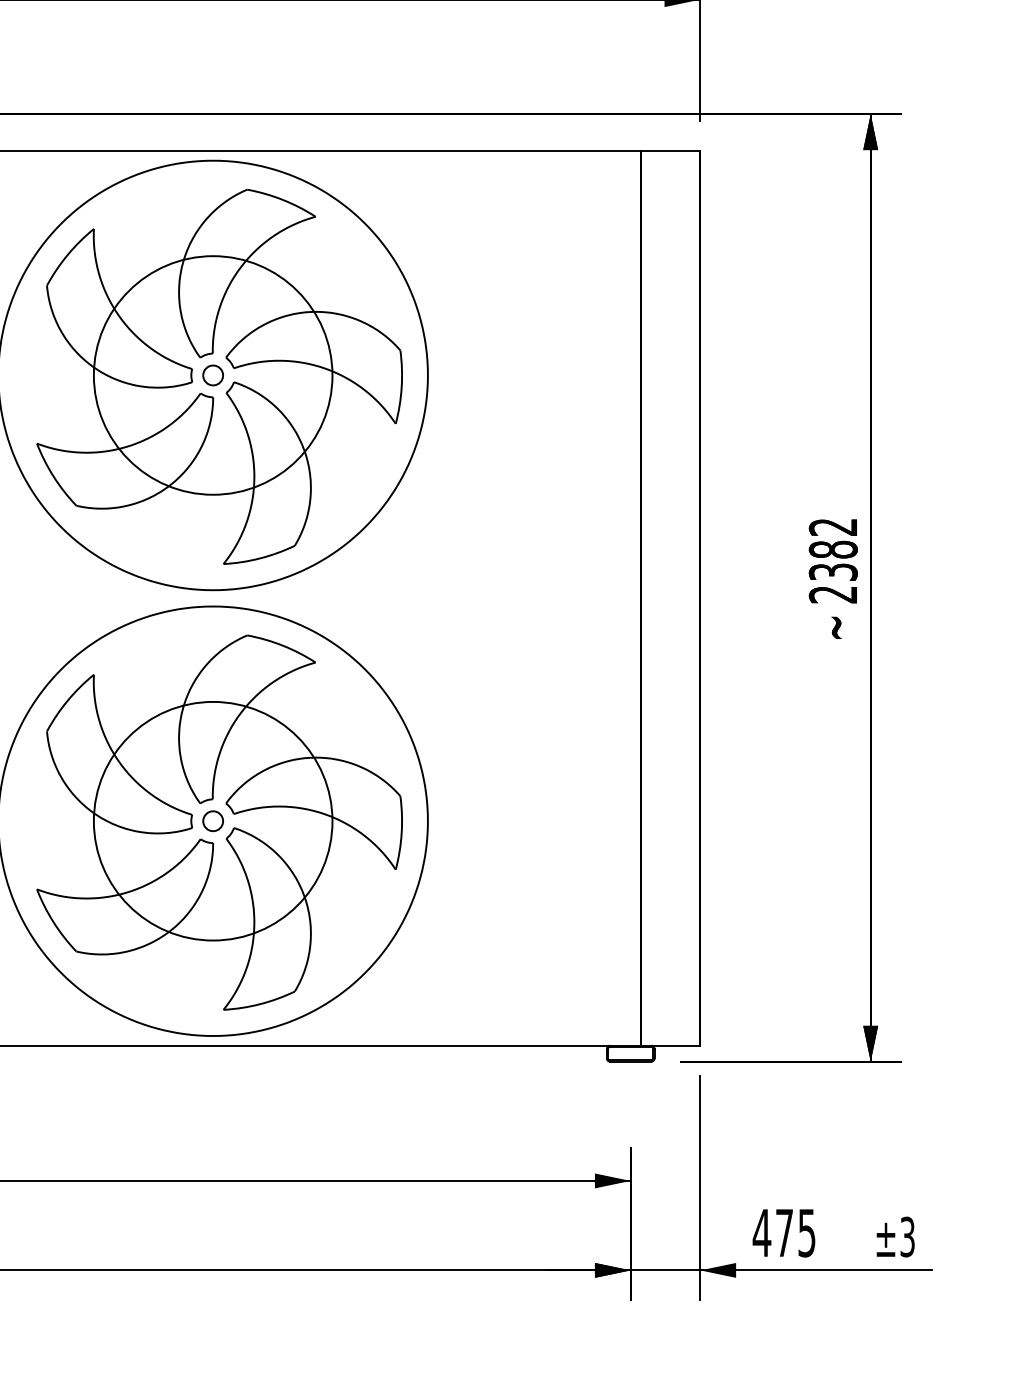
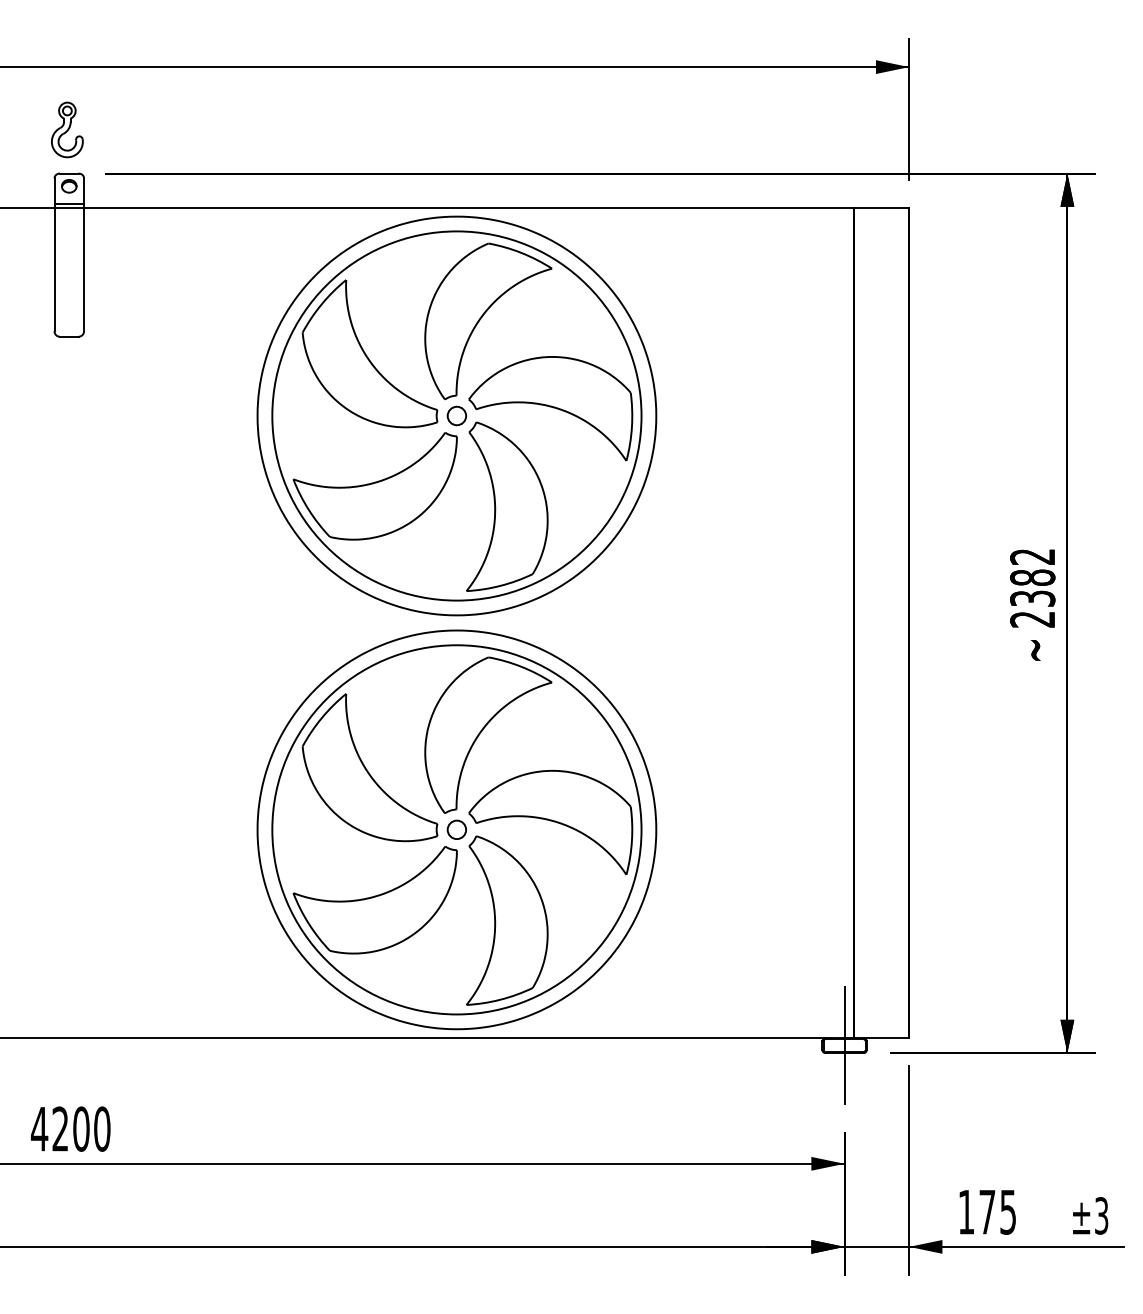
circle: (212, 374) -> (456, 415), size x1.67
circle: (212, 820) -> (456, 829), size x1.67
line: (630, 1053) -> (844, 1045), added
text: (762, 1233) -> (966, 1212), 475 -> 175

